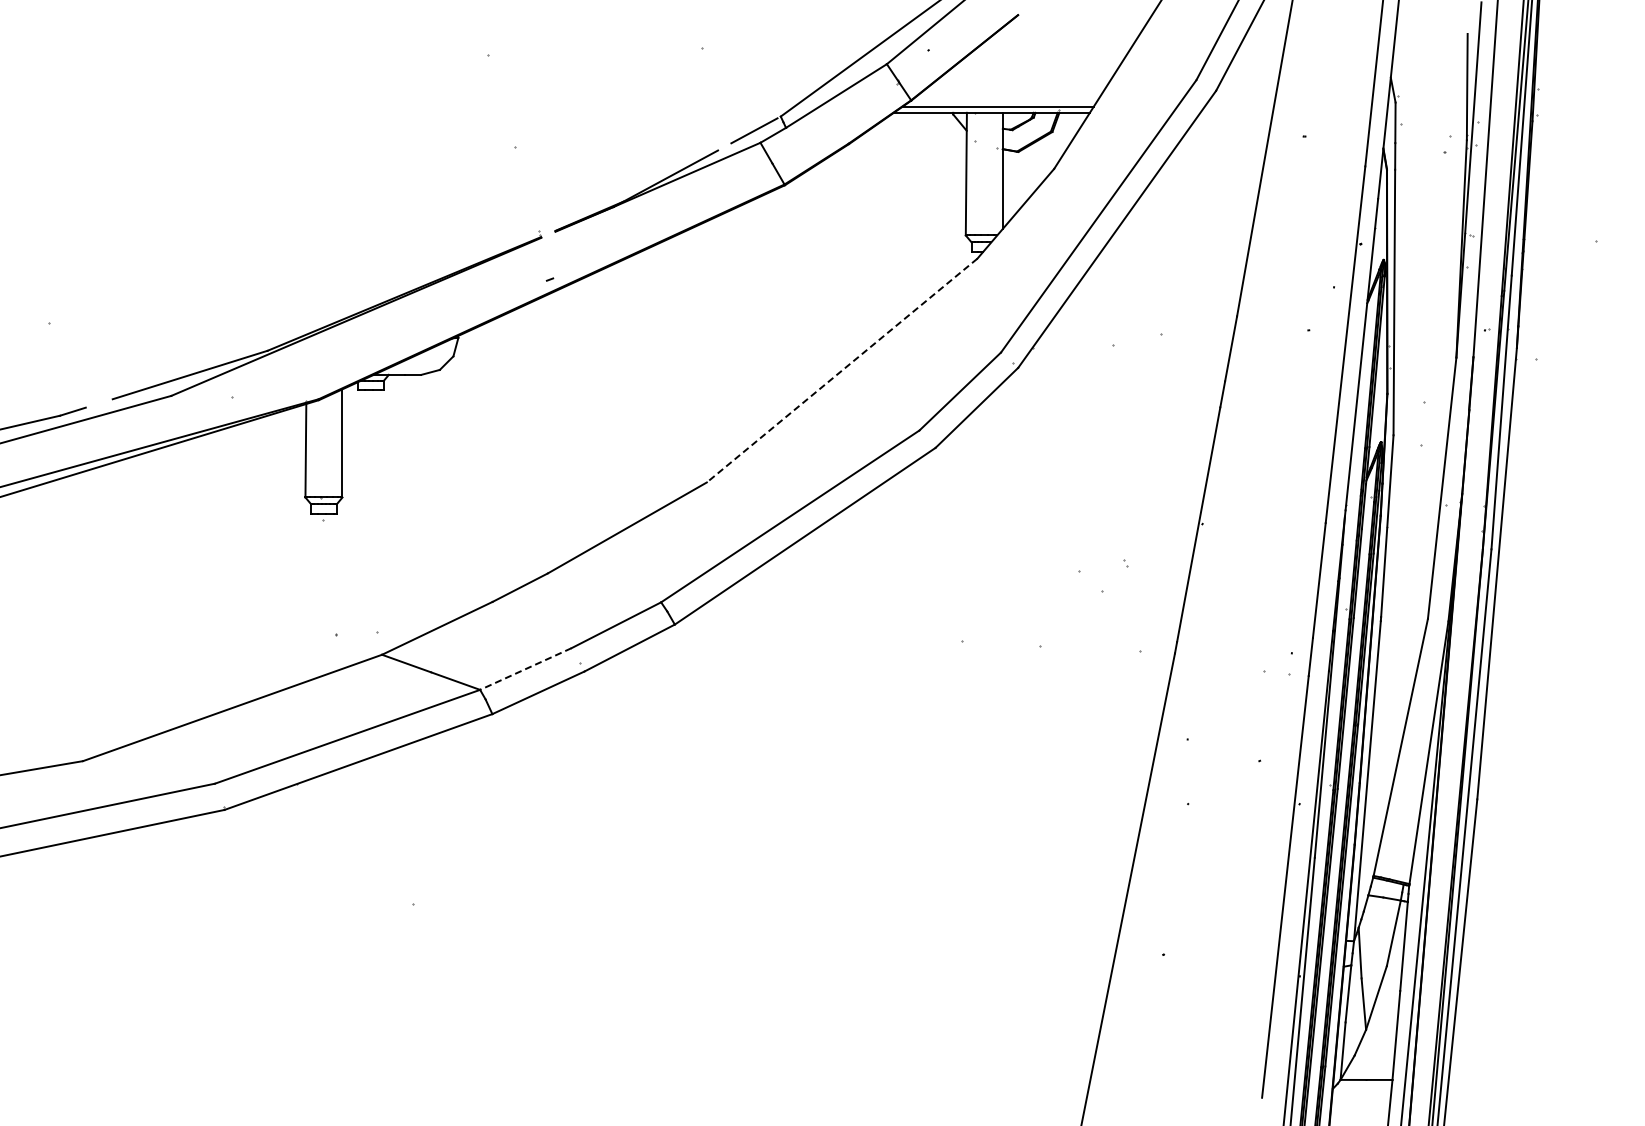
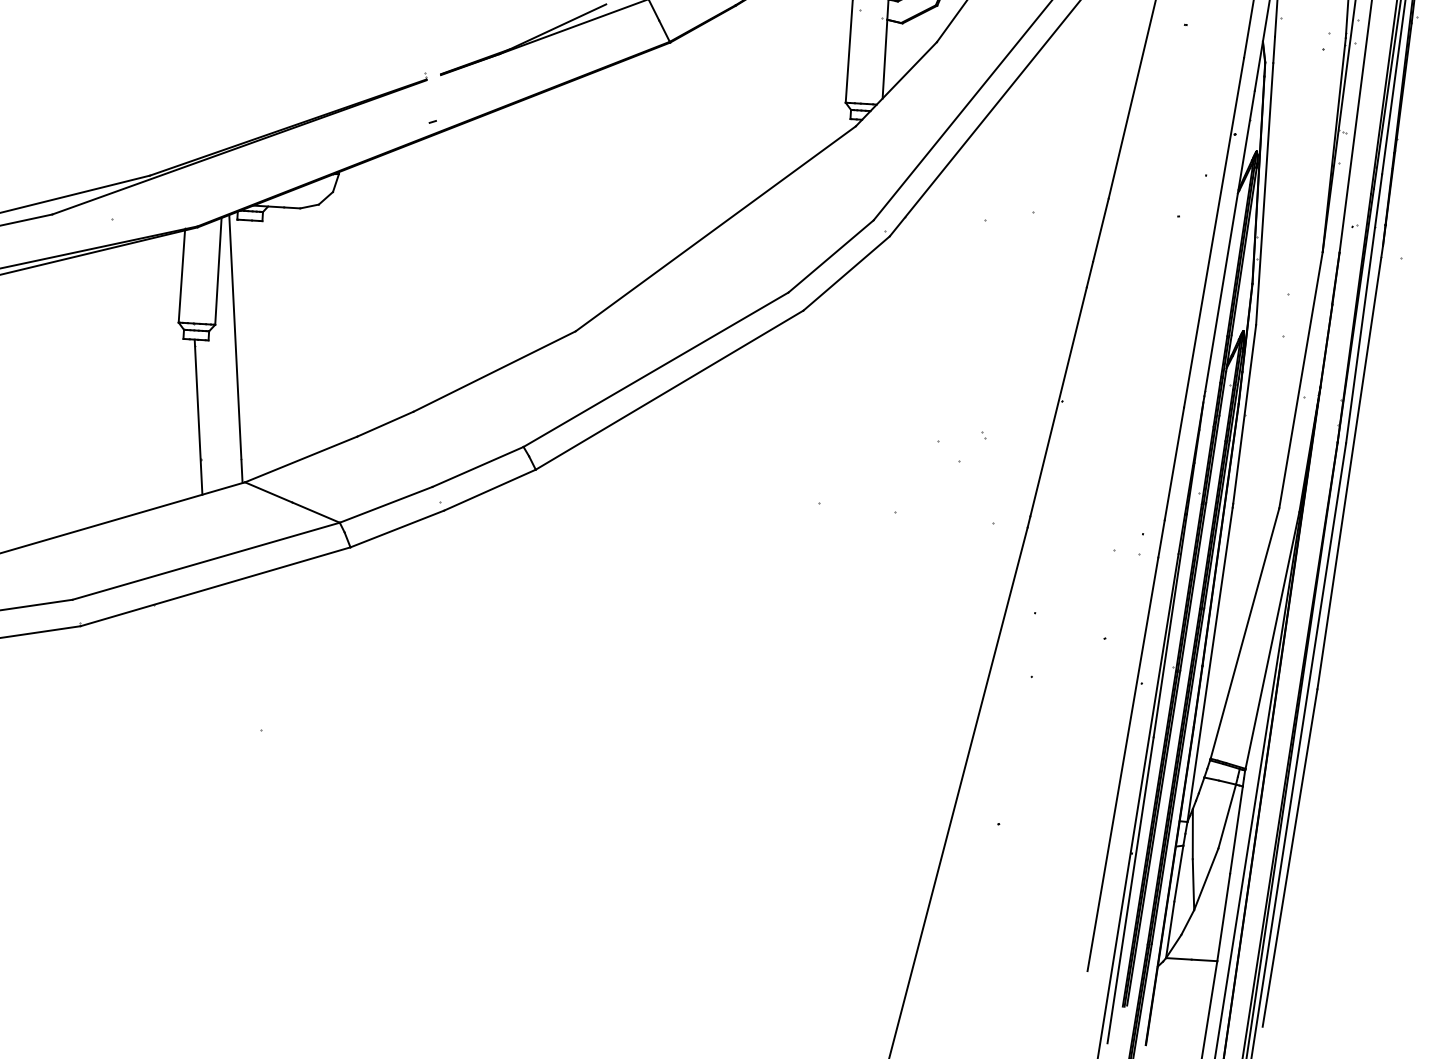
line: (842, 370) -> (716, 228), dashed -> solid
line: (364, 520) -> (235, 348), added
line: (330, 591) -> (197, 416), added
line: (525, 669) -> (385, 505), dashed -> solid

